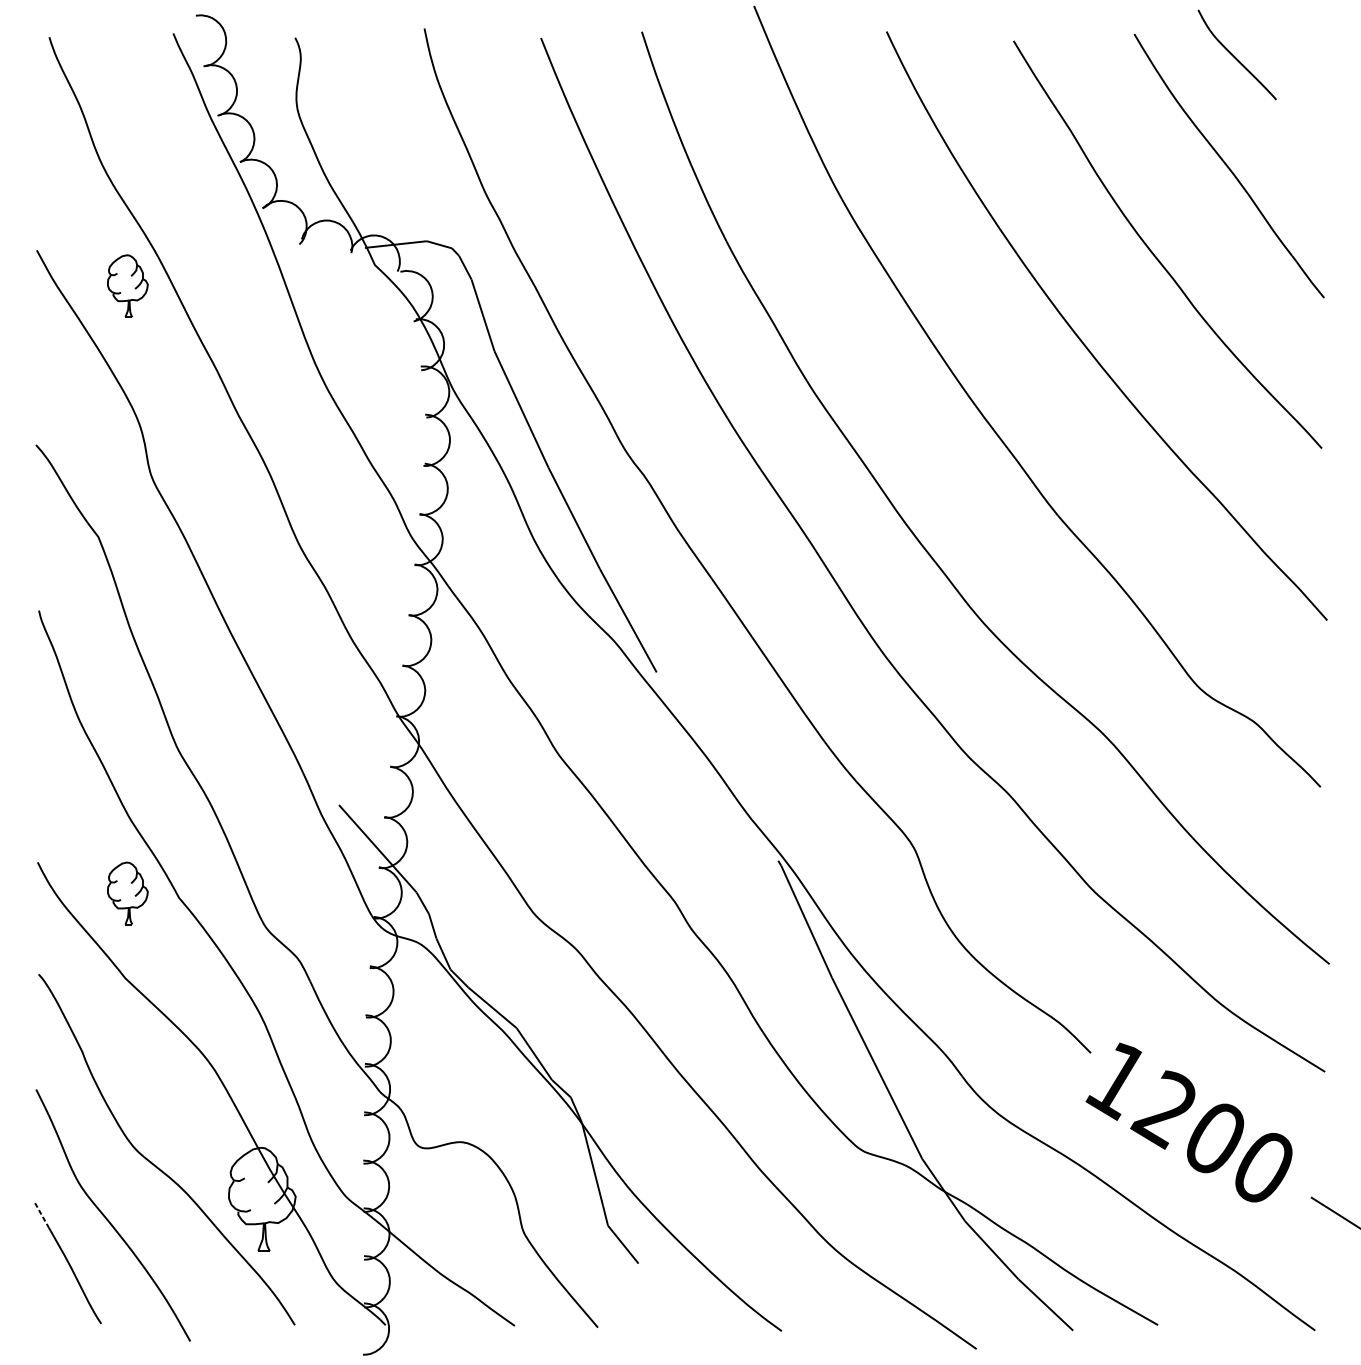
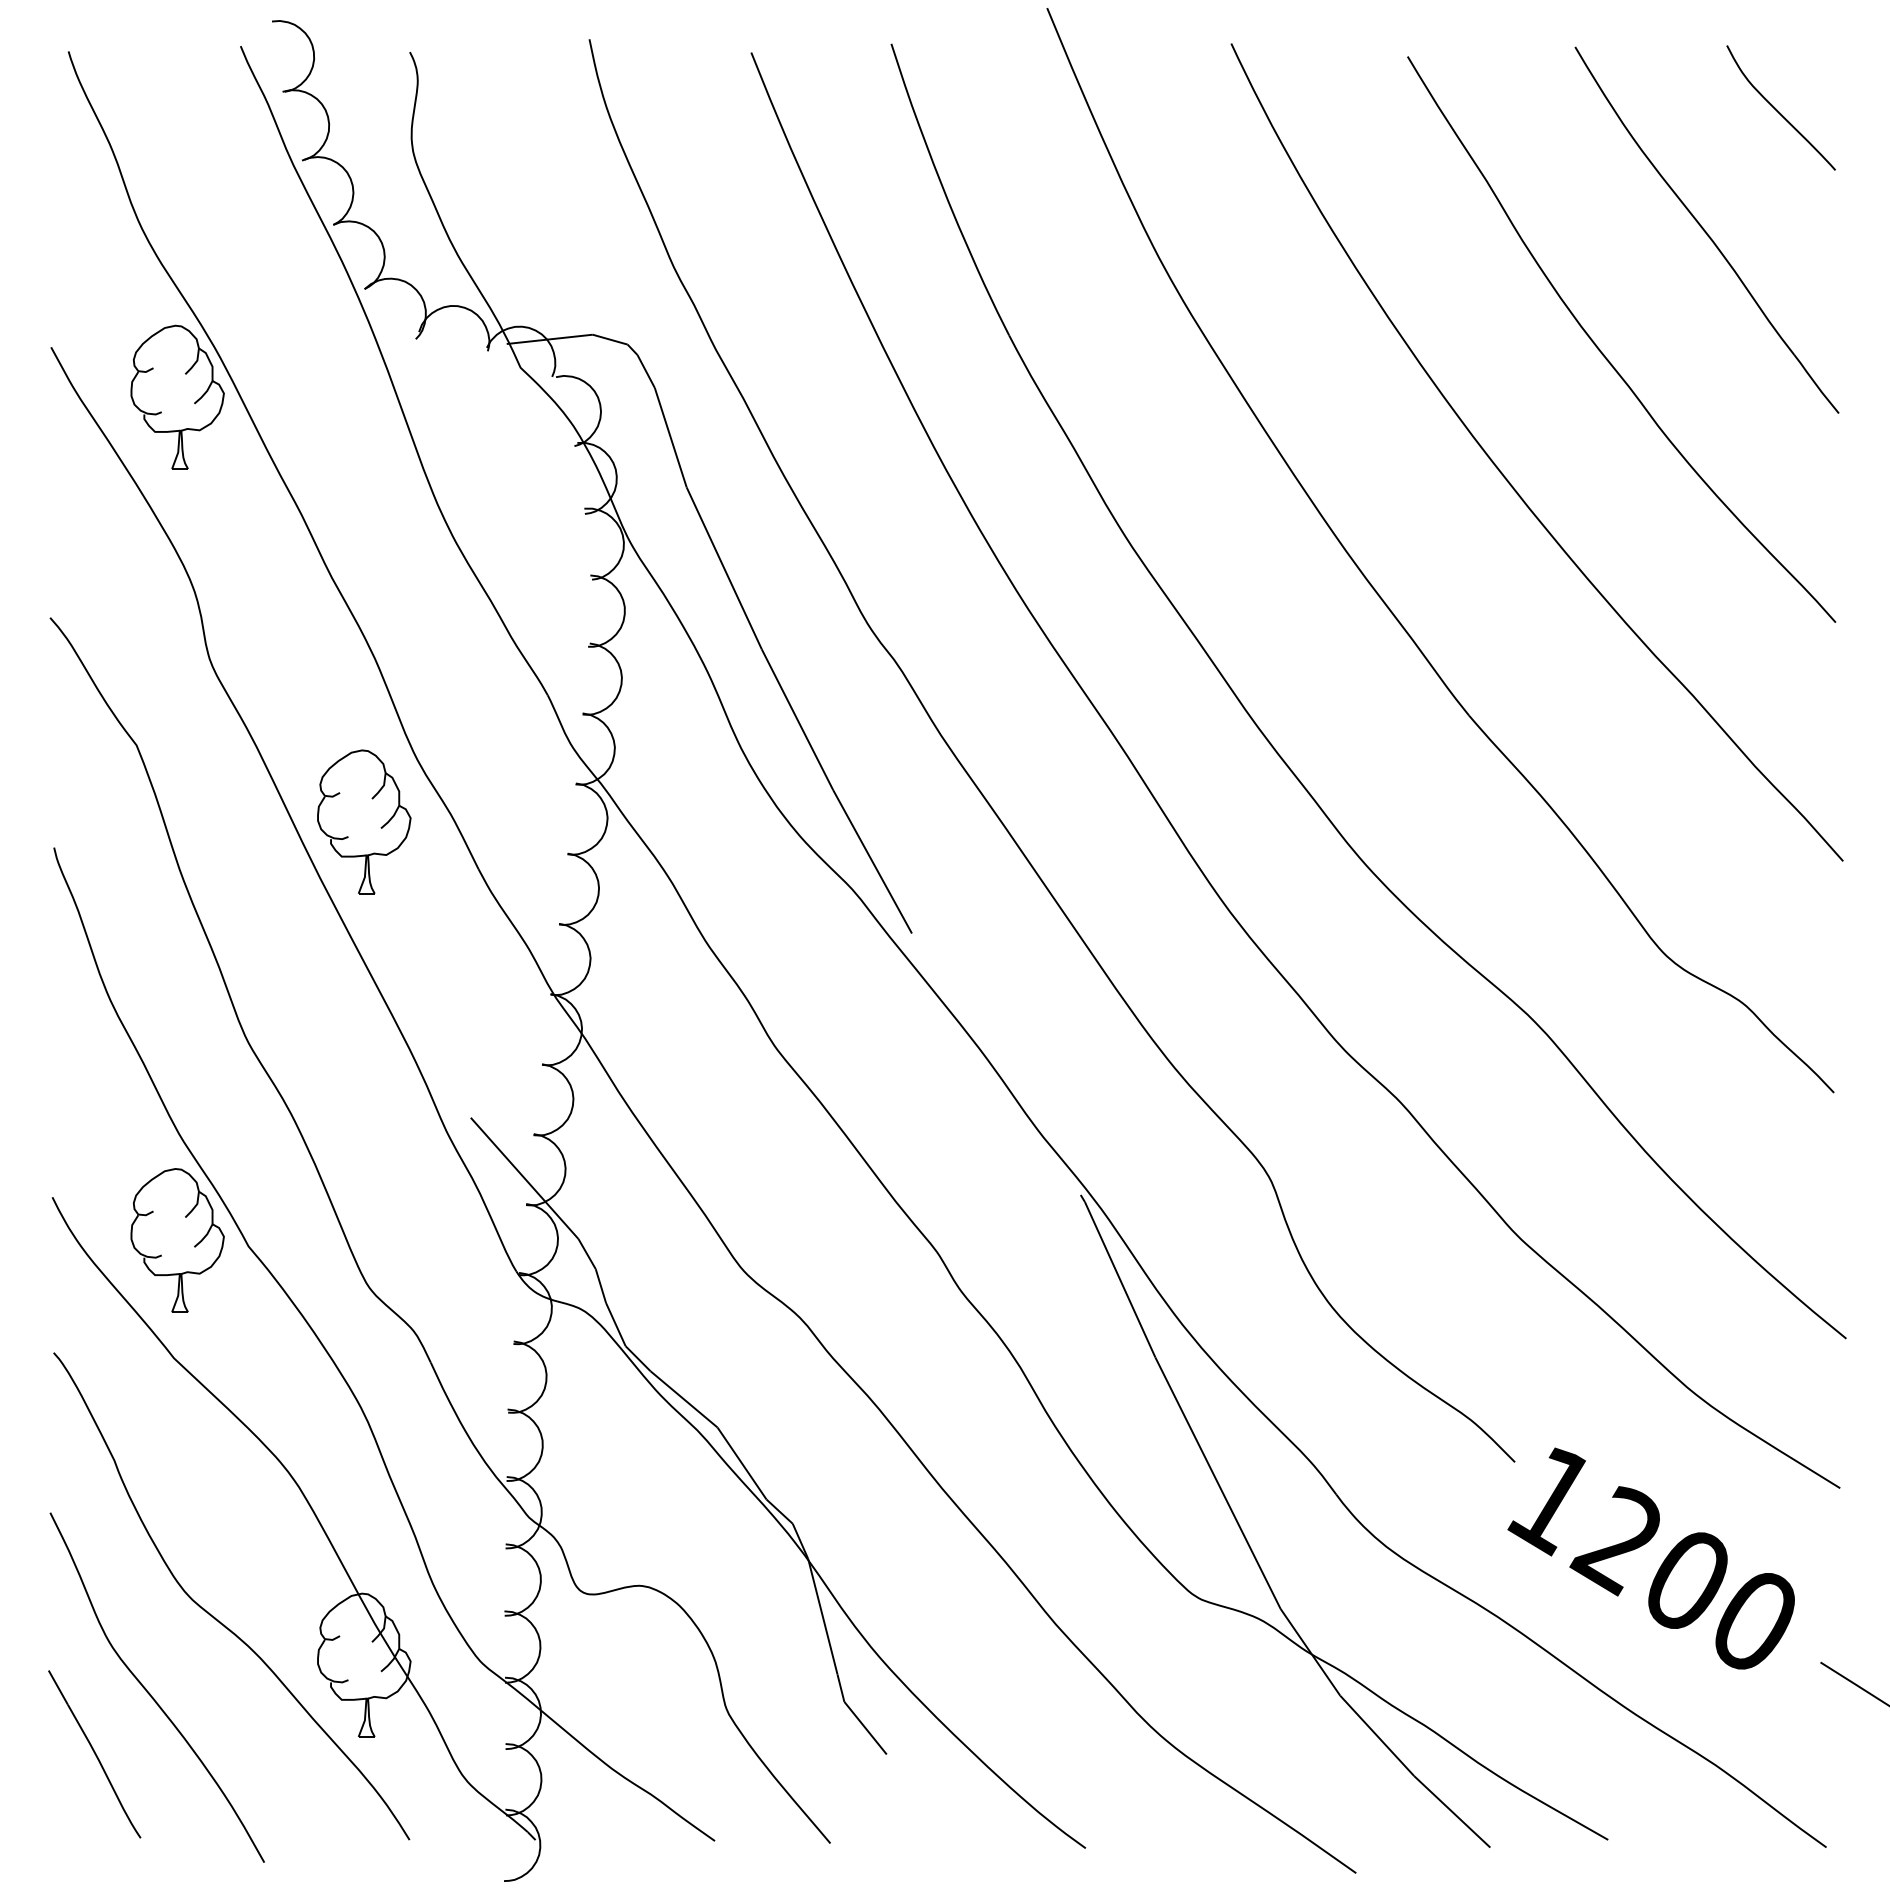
curve: (1234, 56) -> (1777, 109), moved
part: (127, 285) -> (177, 396), size x1.67
part: (262, 591) -> (364, 821), added
part: (127, 893) -> (177, 1240), size x1.67
line: (42, 1215) -> (58, 1687), dashed -> solid

